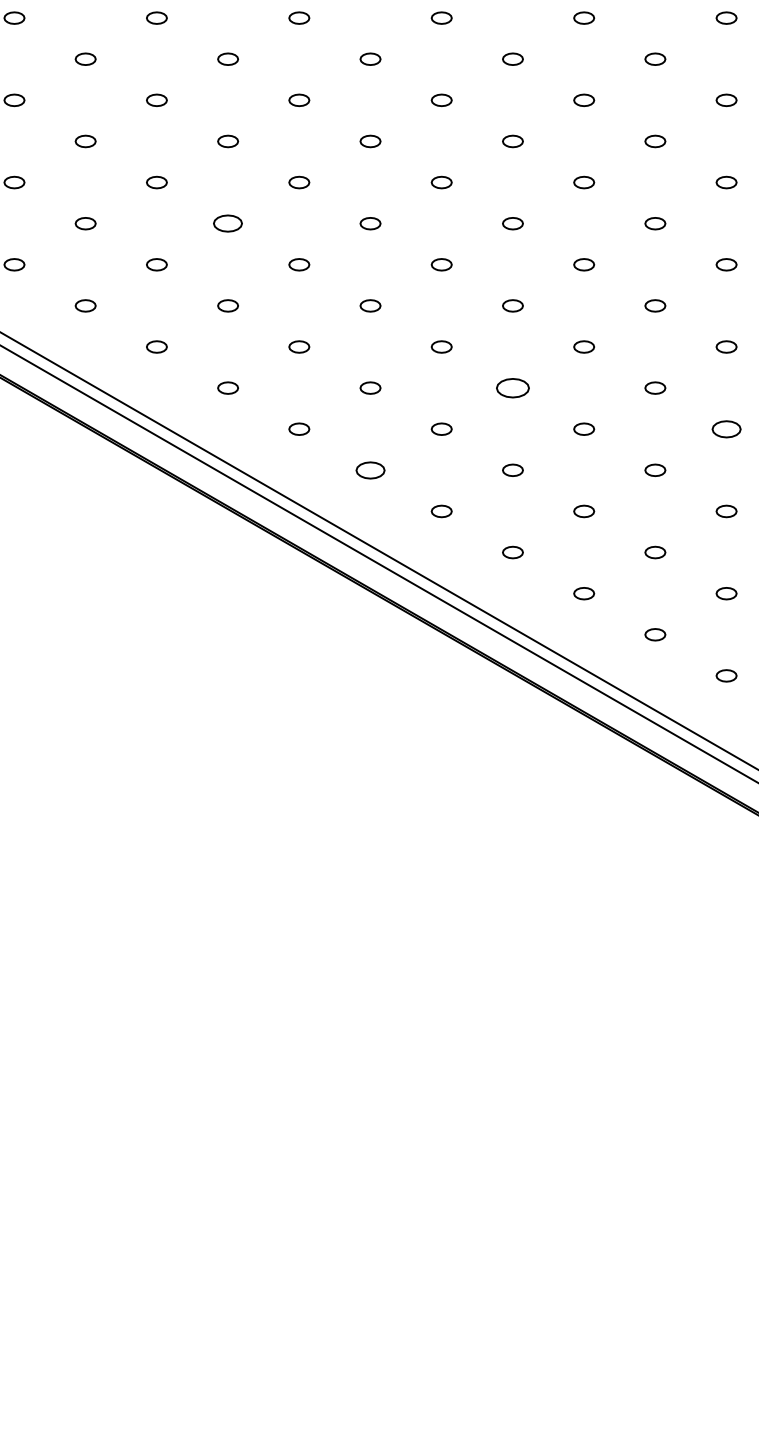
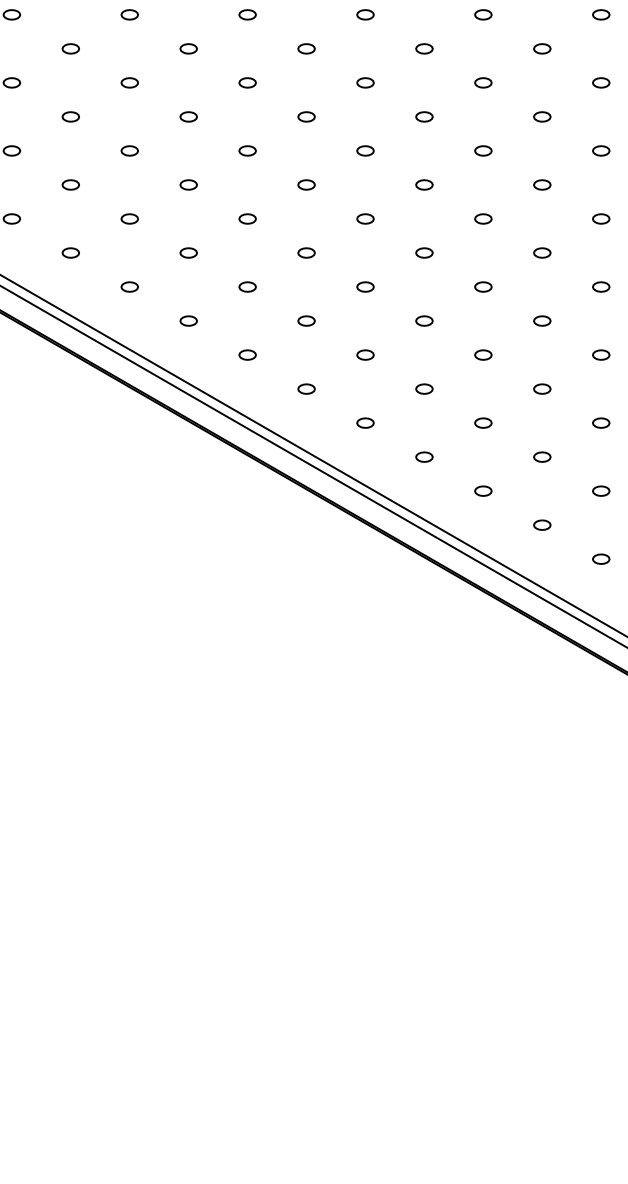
part: (228, 223) -> (189, 184), size x0.71
part: (512, 387) -> (424, 320), size x0.62
part: (726, 428) -> (601, 354), size x0.71
part: (370, 469) -> (306, 388), size x0.71

